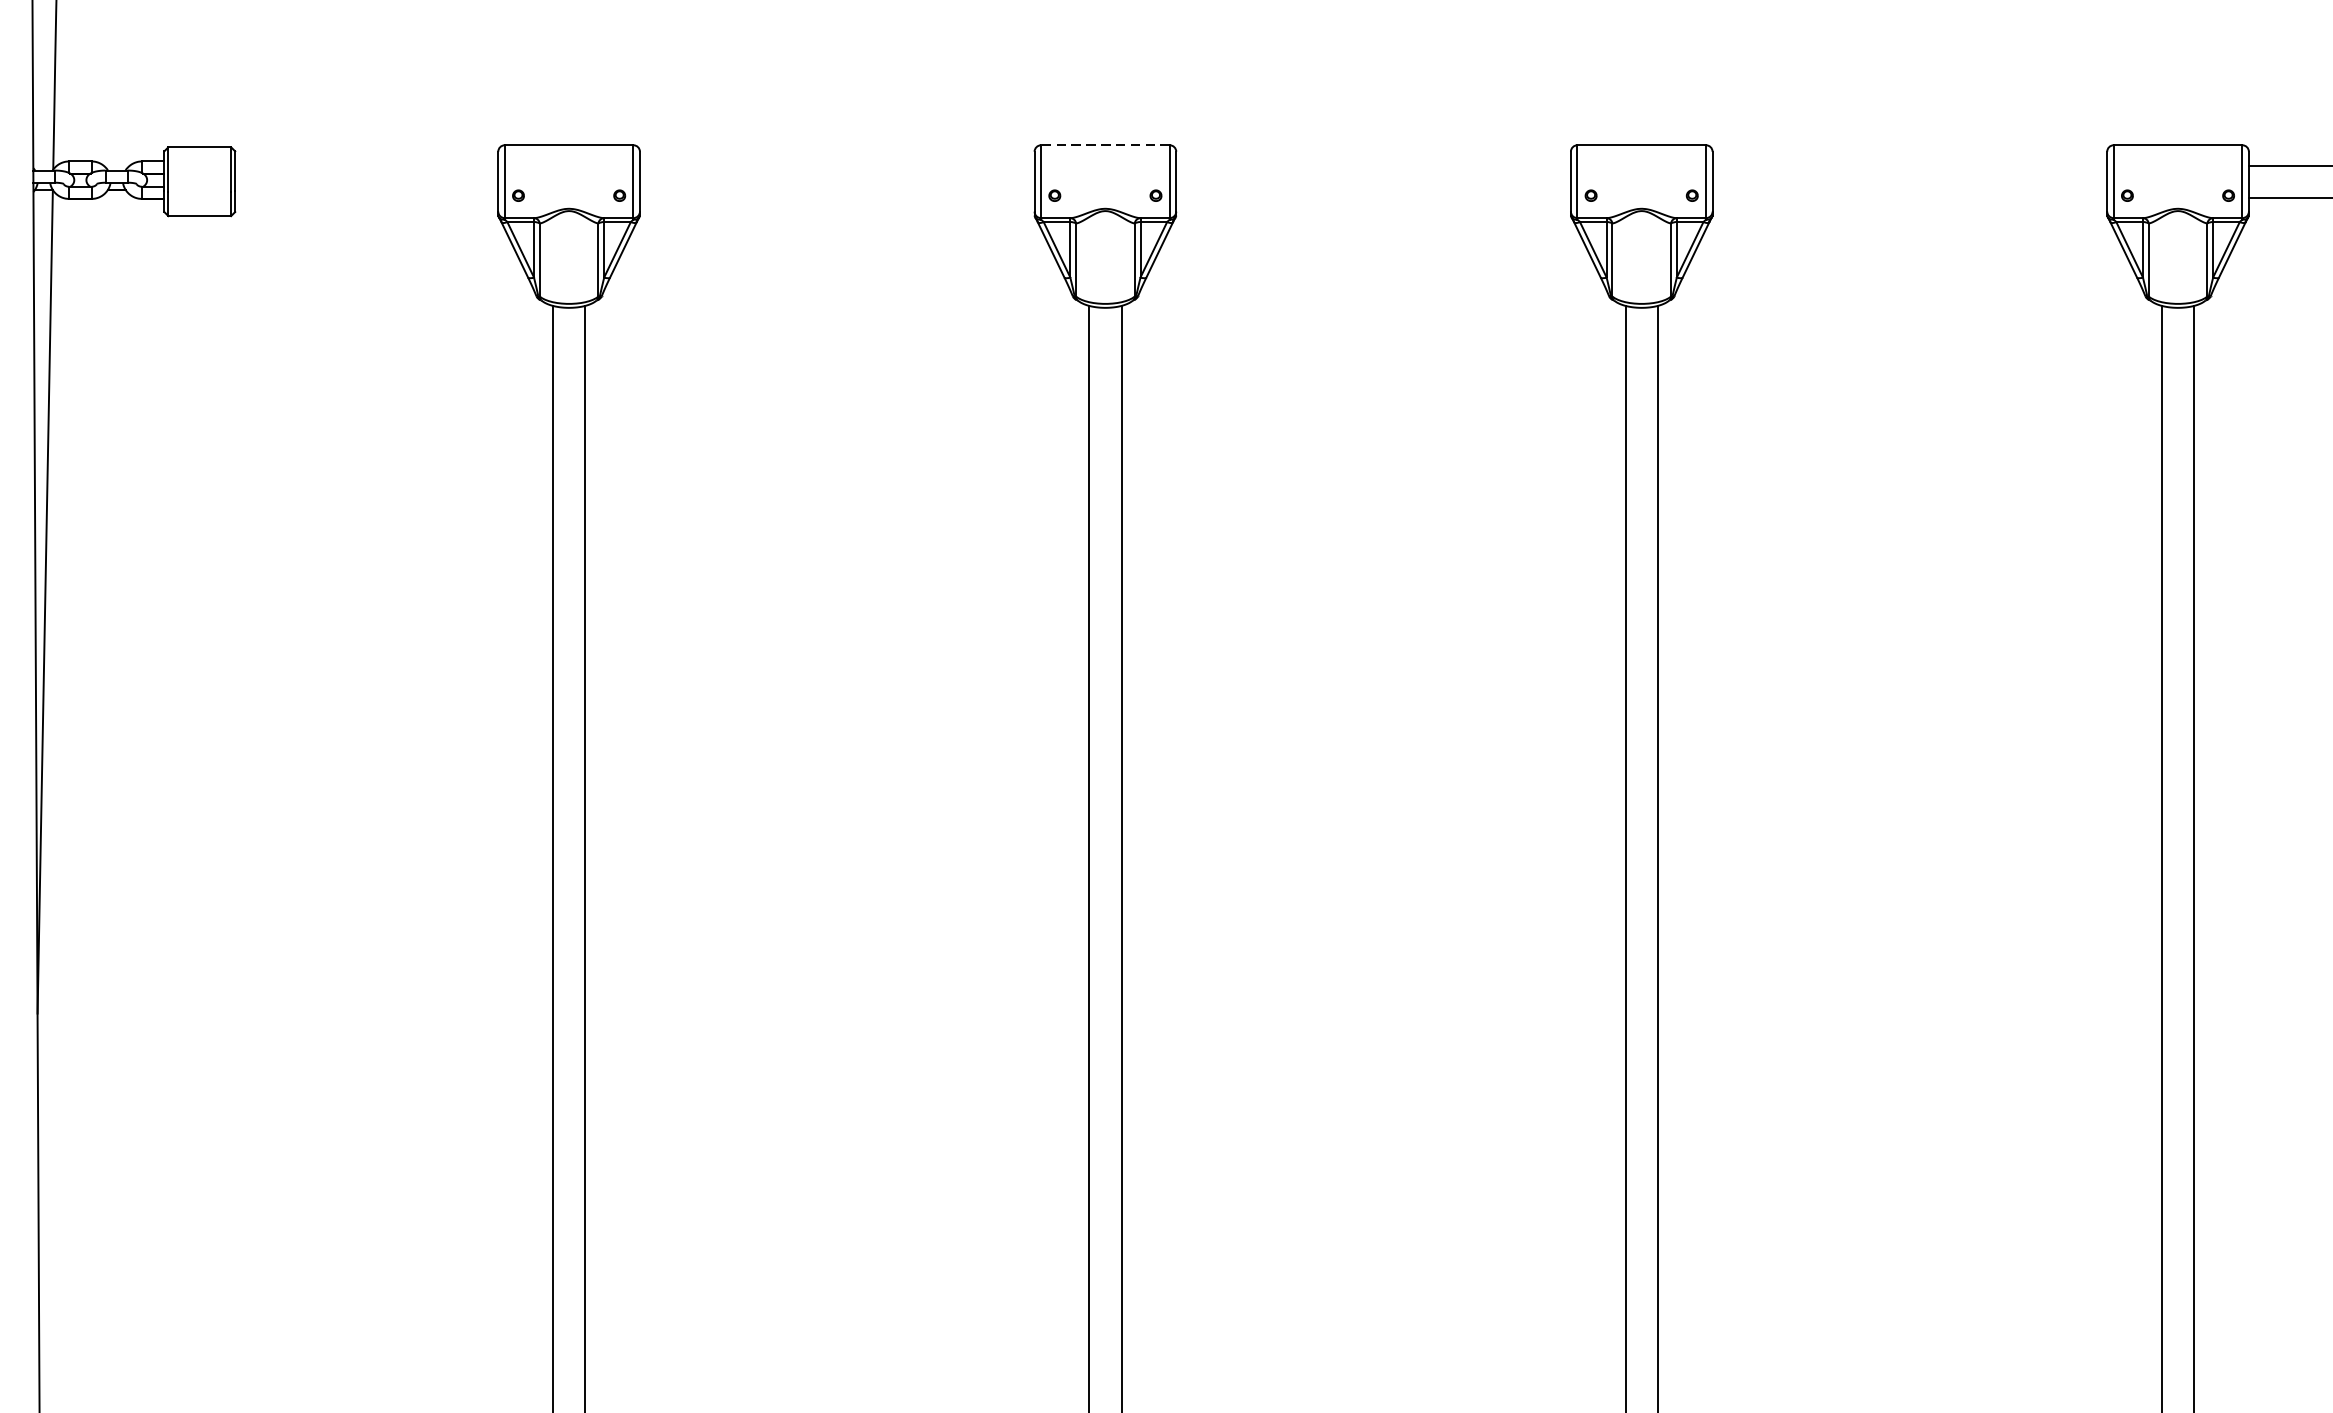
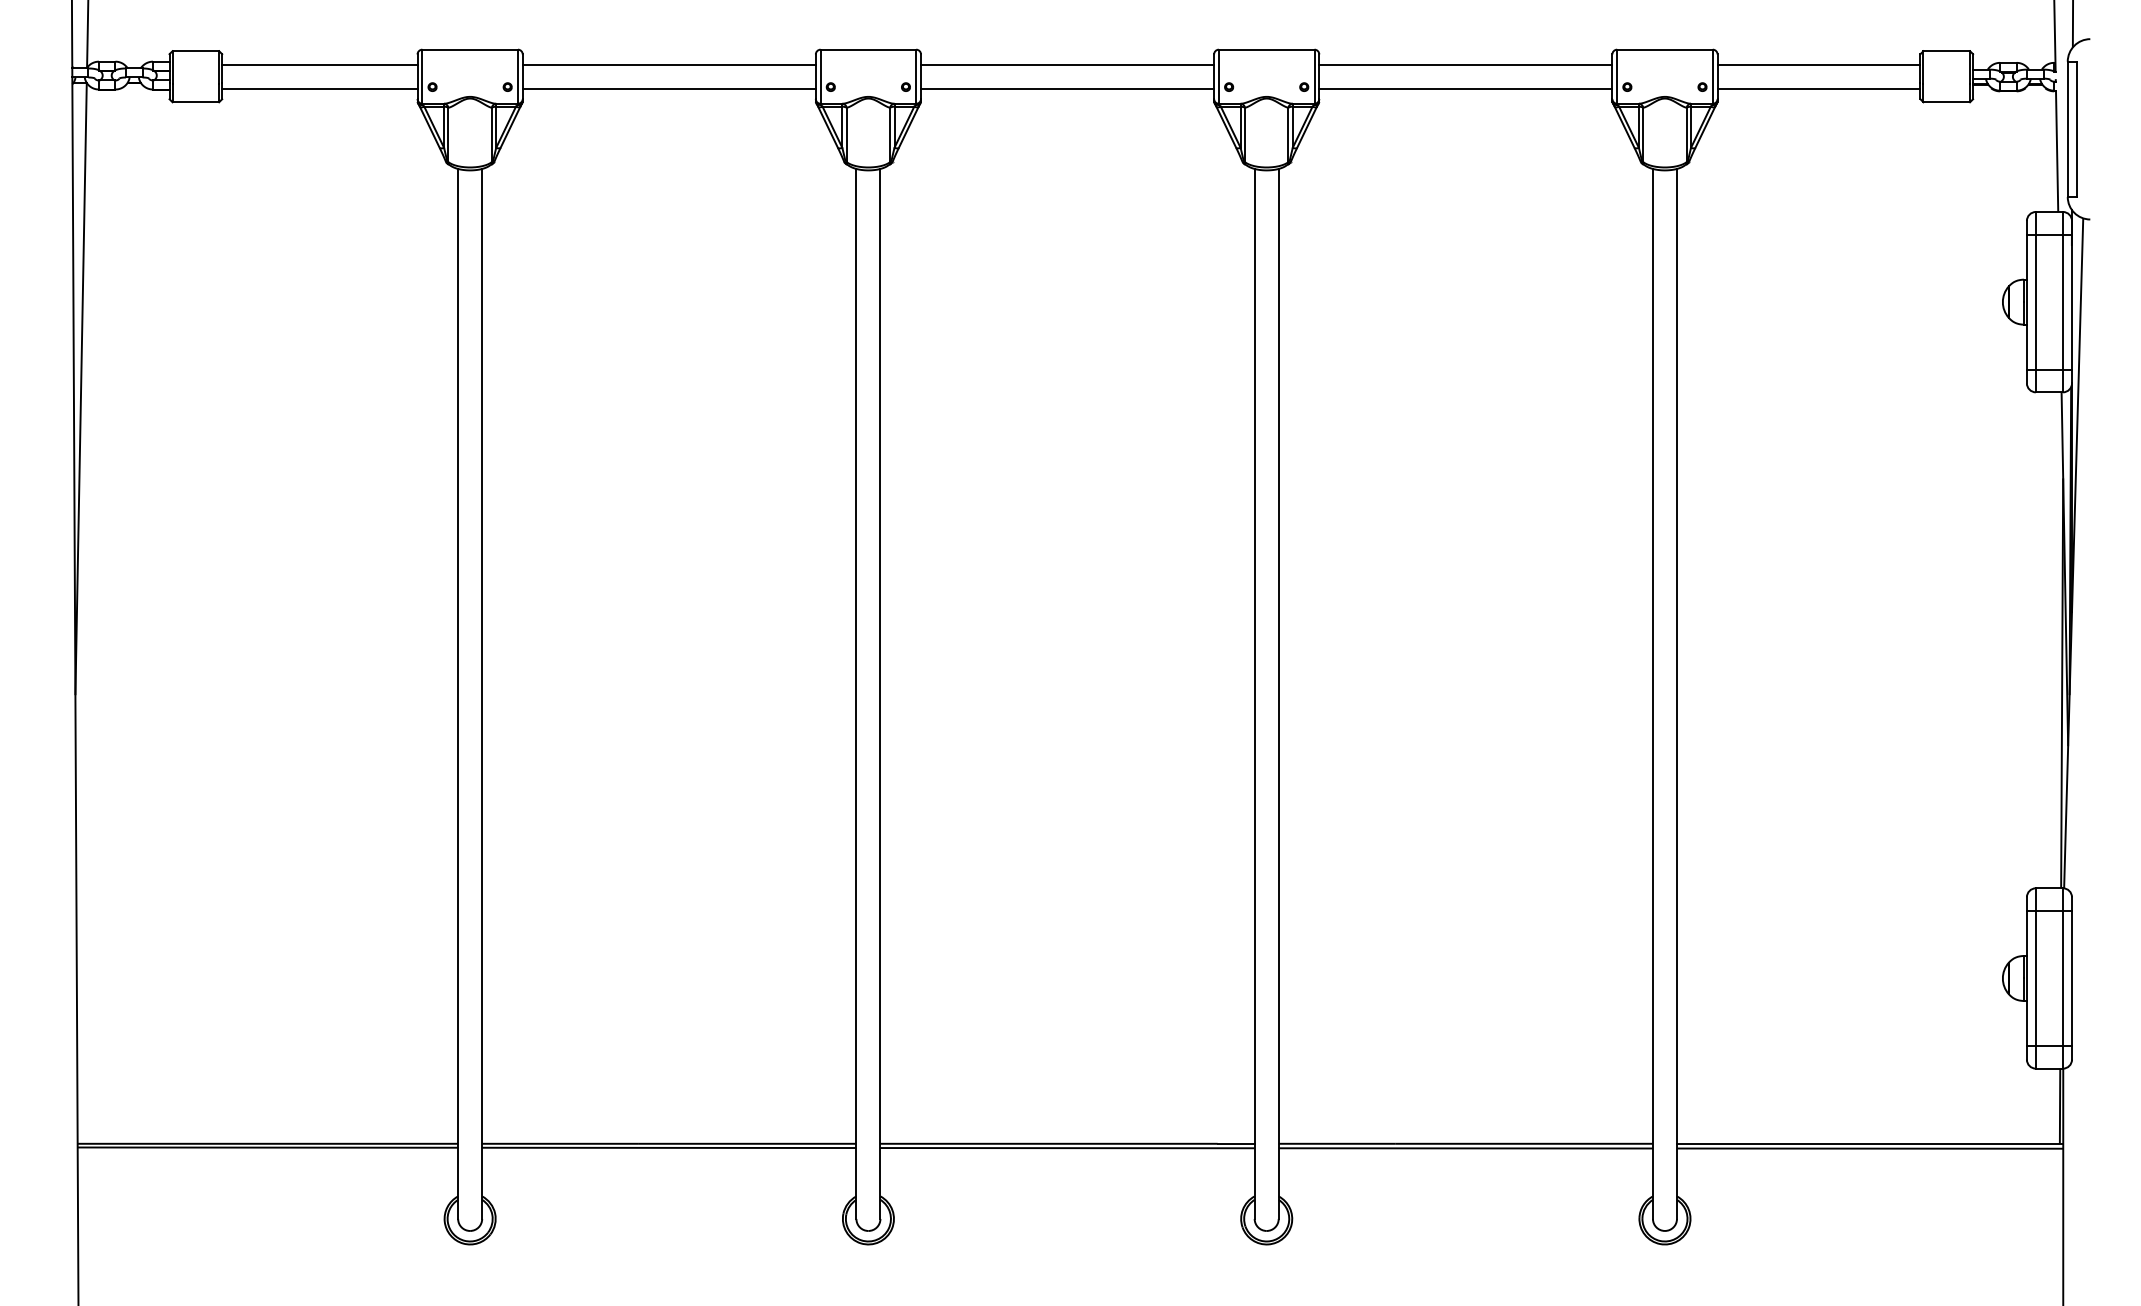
line: (1105, 145) -> (868, 49), dashed -> solid
line: (366, 165) -> (319, 64), added
line: (836, 165) -> (668, 64), added
line: (1373, 165) -> (1067, 64), added
line: (1909, 165) -> (1465, 64), added
line: (366, 197) -> (319, 88), added
line: (836, 197) -> (668, 88), added
line: (1373, 197) -> (1067, 88), added
line: (1909, 197) -> (1465, 88), added

